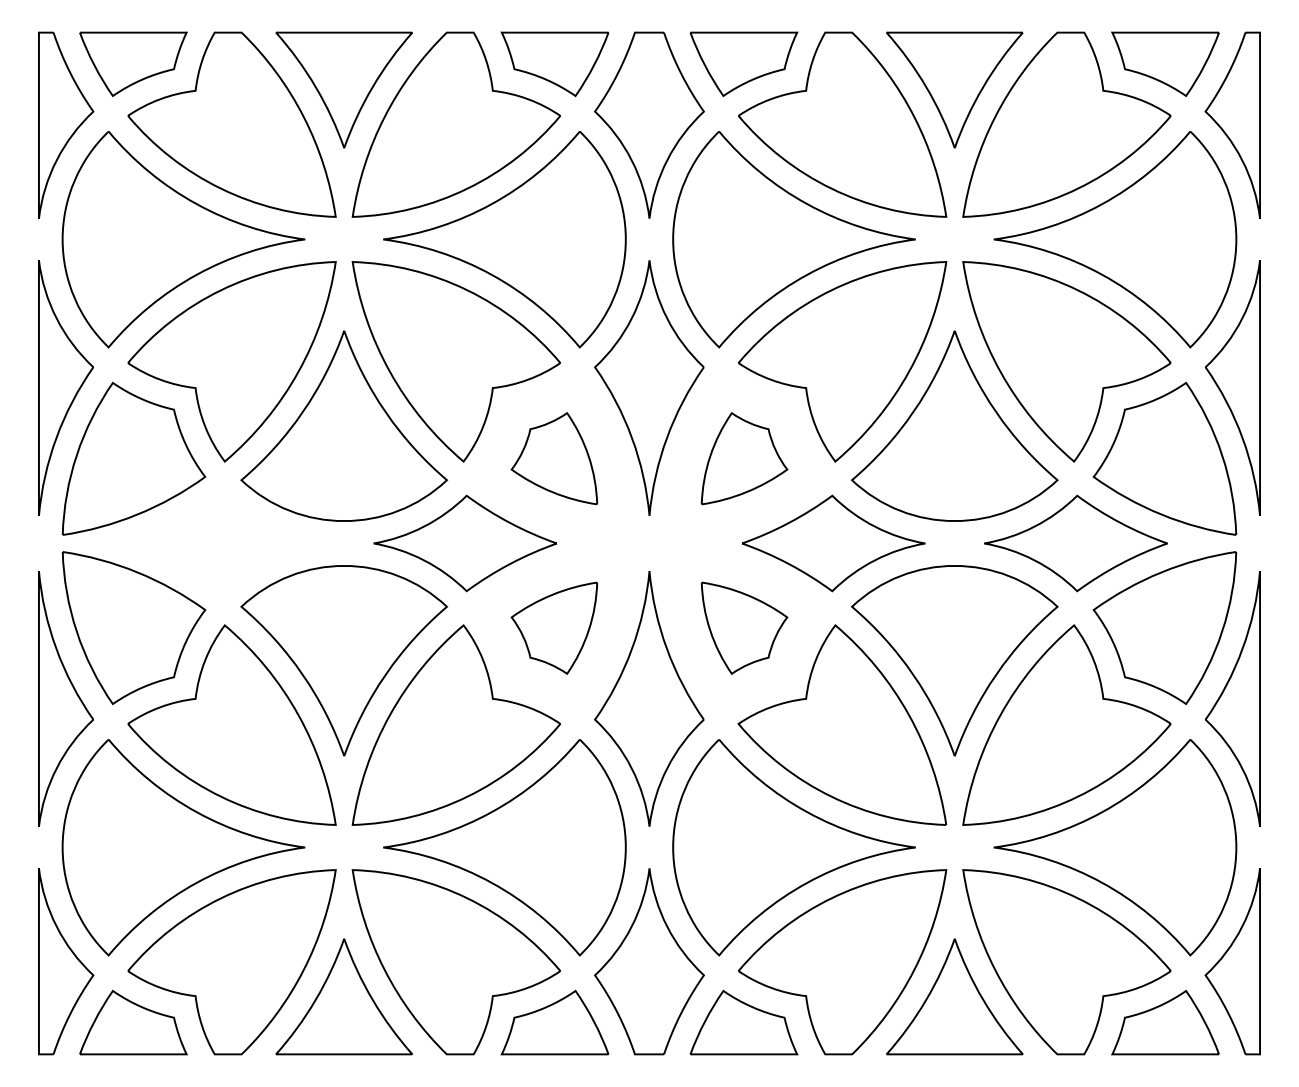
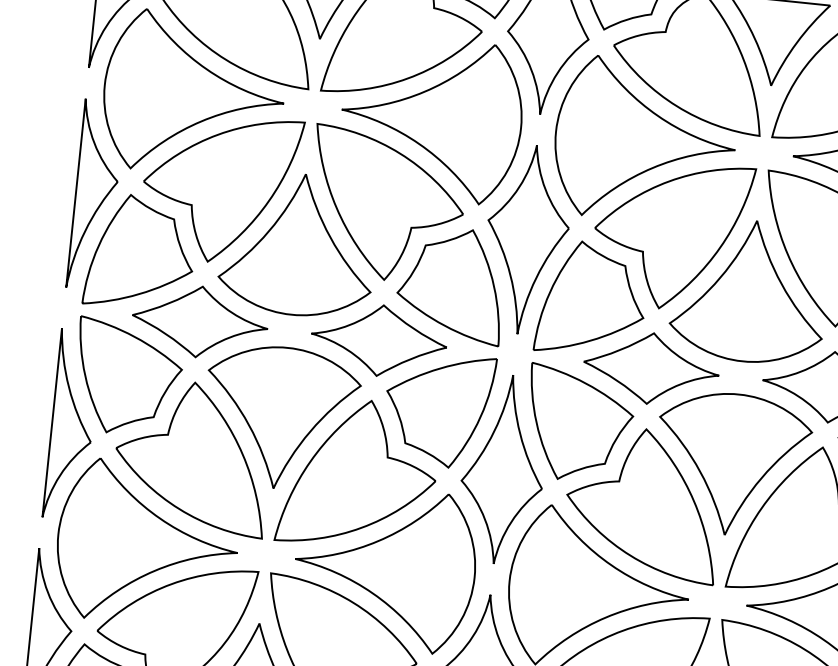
part: (554, 458) -> (451, 284), size x1.67
part: (744, 458) -> (592, 299), size x1.67
part: (222, 543) -> (199, 322), added
part: (554, 628) -> (438, 410), size x1.67
part: (744, 628) -> (579, 424), size x1.67

